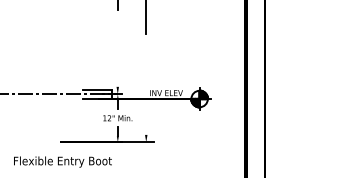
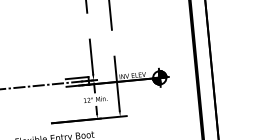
line: (117, 64) -> (91, 56), added
line: (146, 100) -> (117, 83), added

